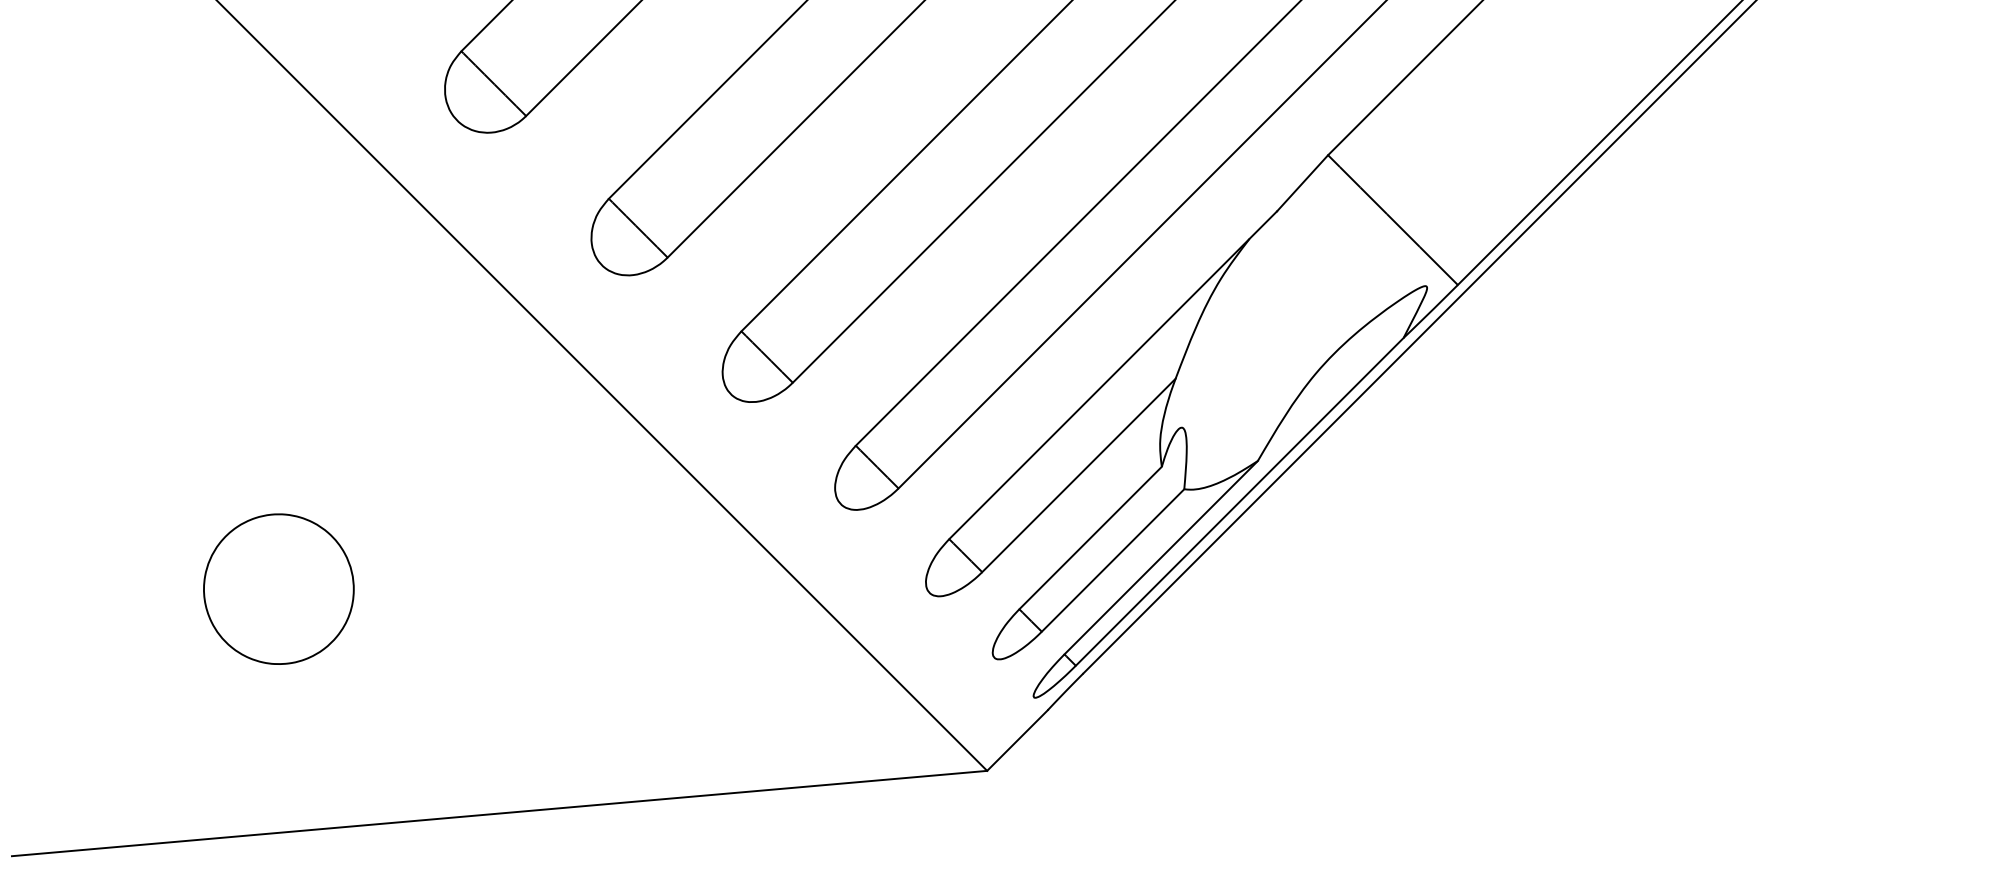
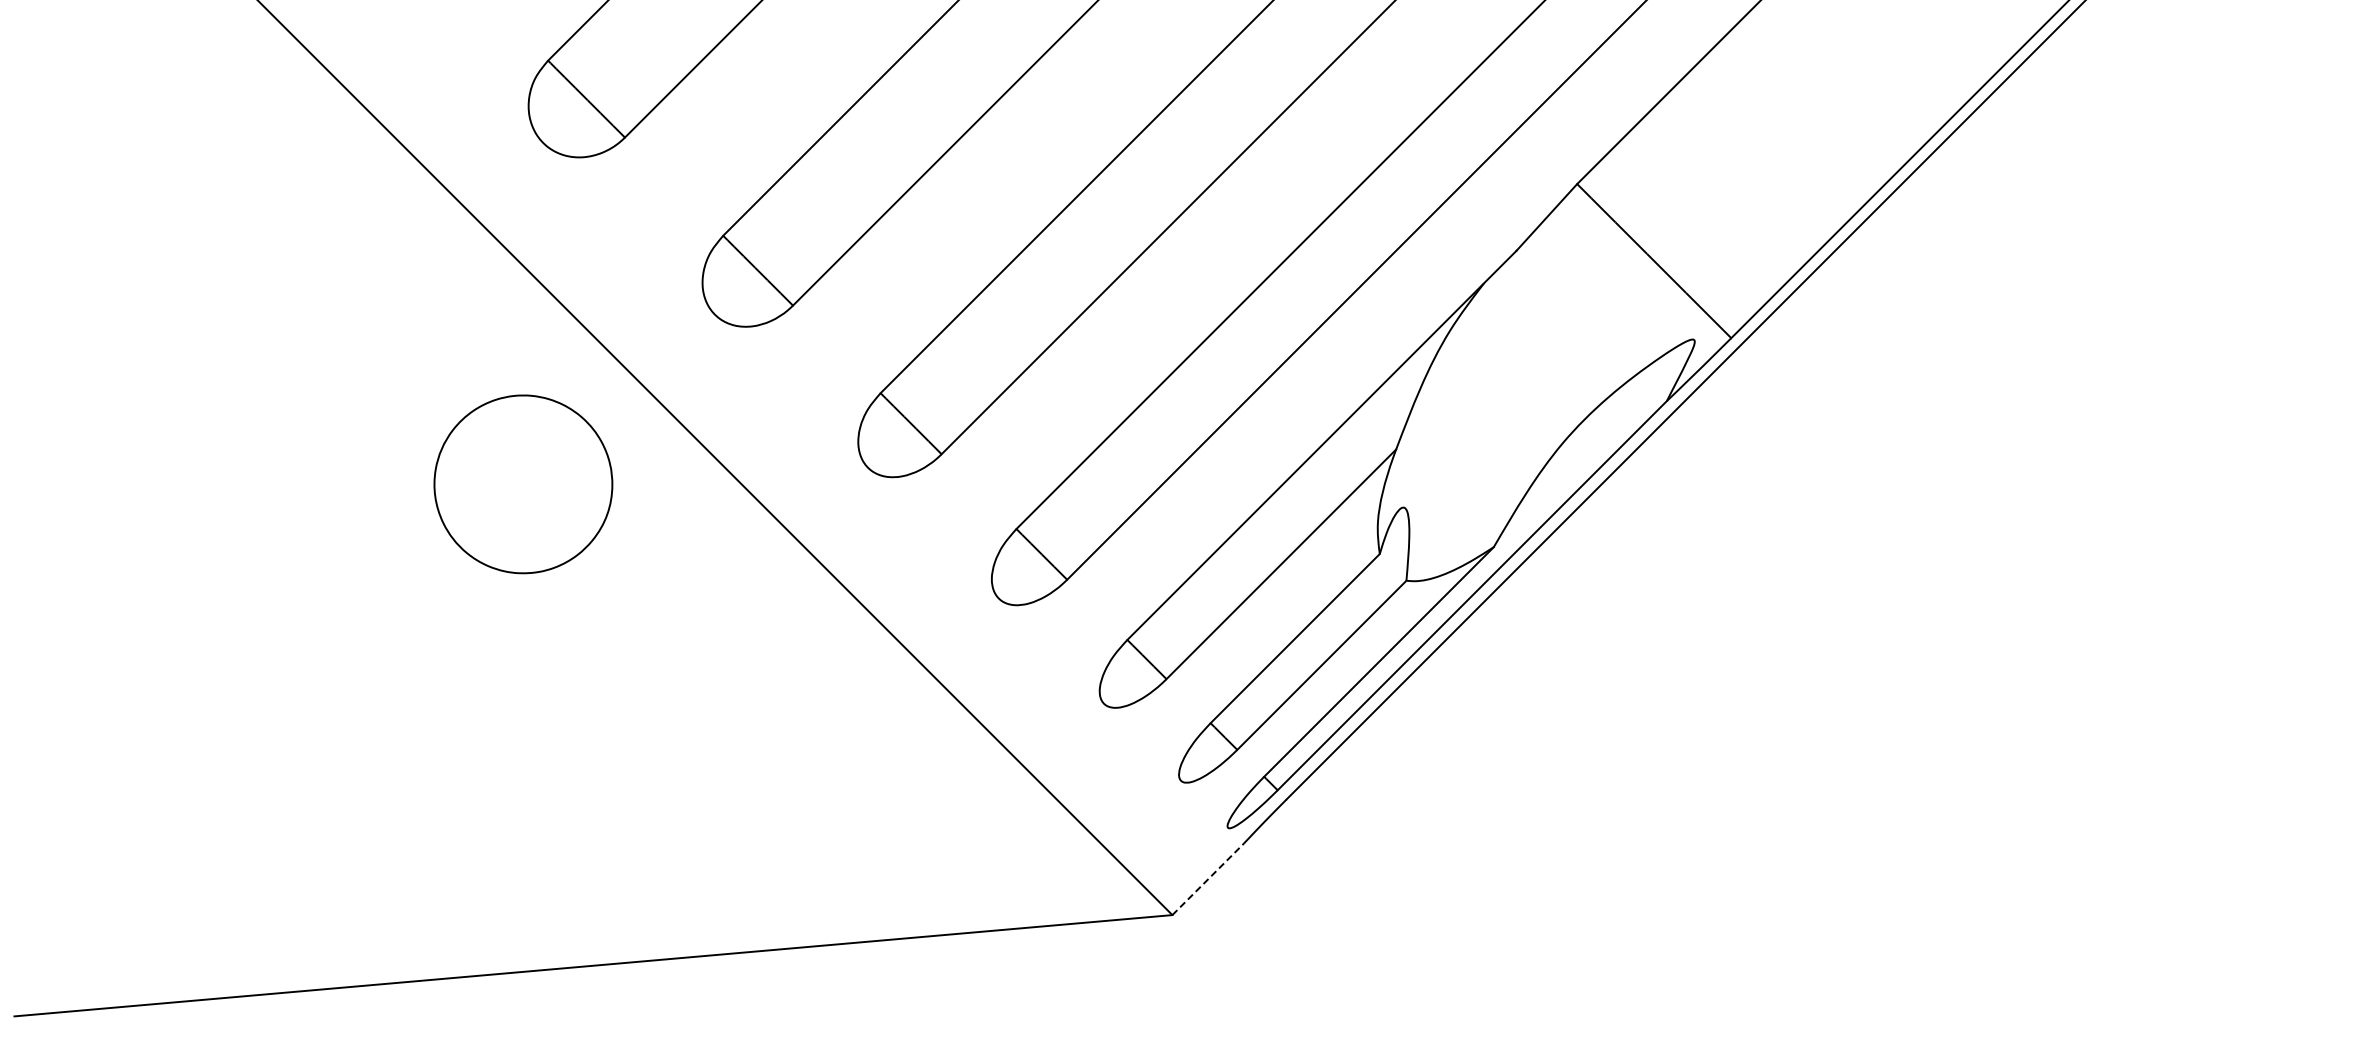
part: (278, 589) -> (523, 484), moved
line: (1017, 740) -> (1208, 879), solid -> dashed

